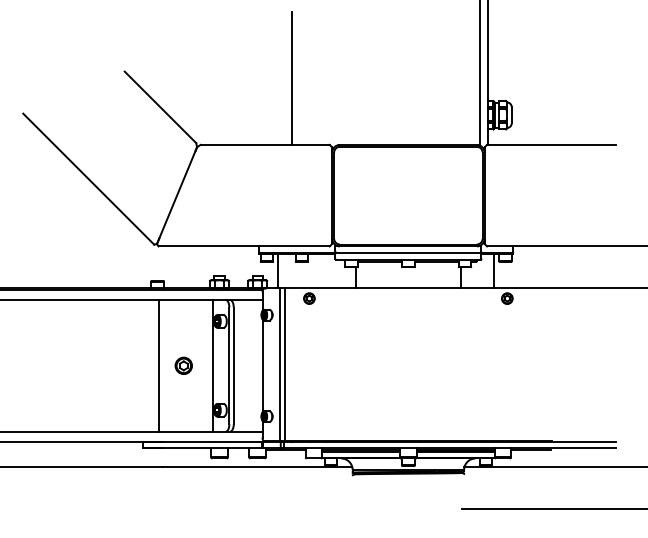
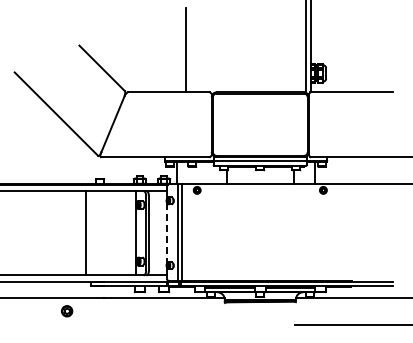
line: (159, 366) -> (86, 233), moved
part: (184, 366) -> (67, 311), moved
line: (262, 366) -> (167, 233), solid -> dashed

